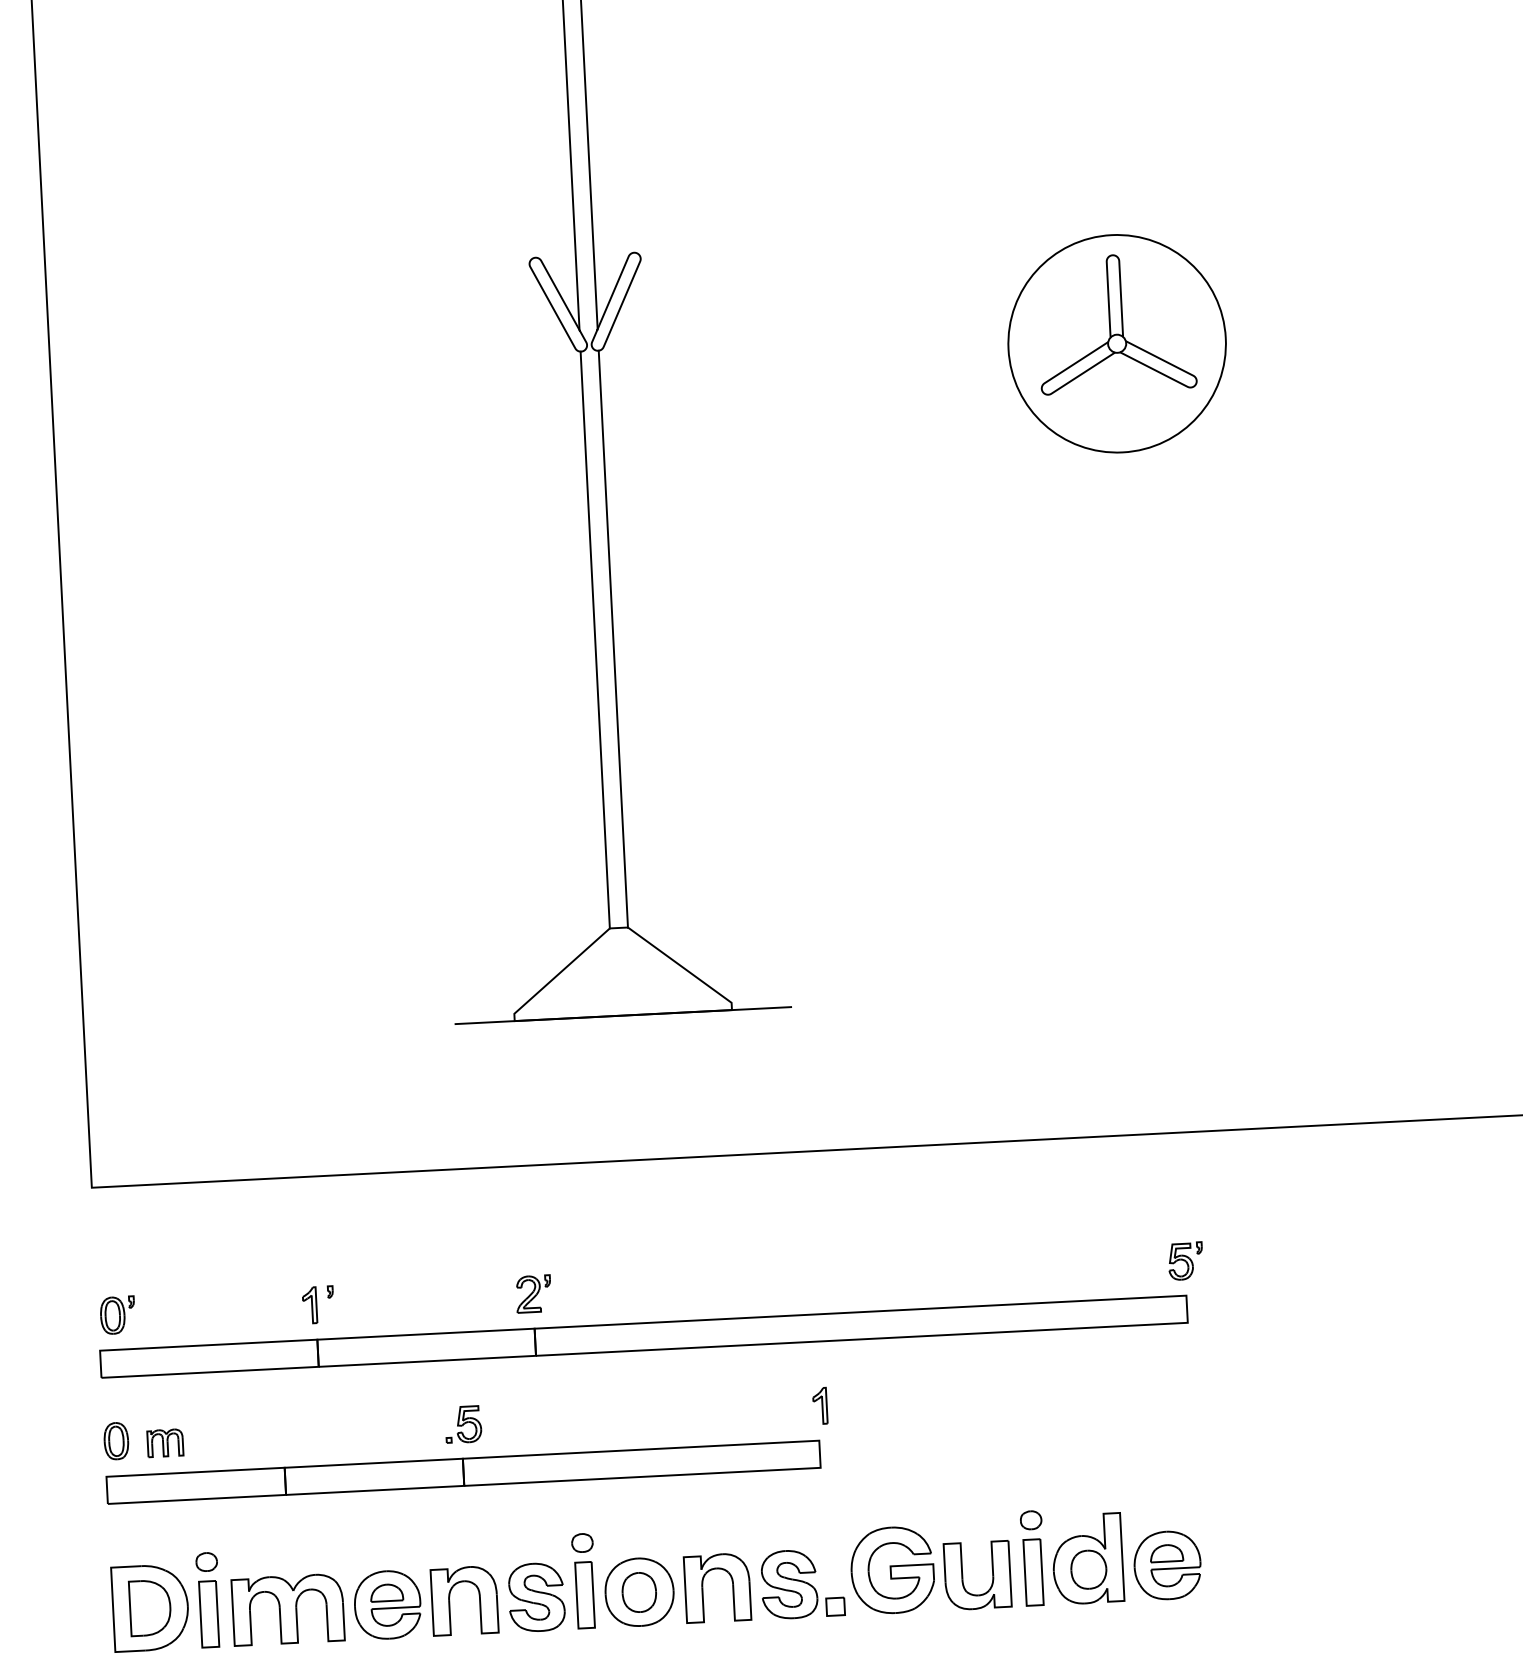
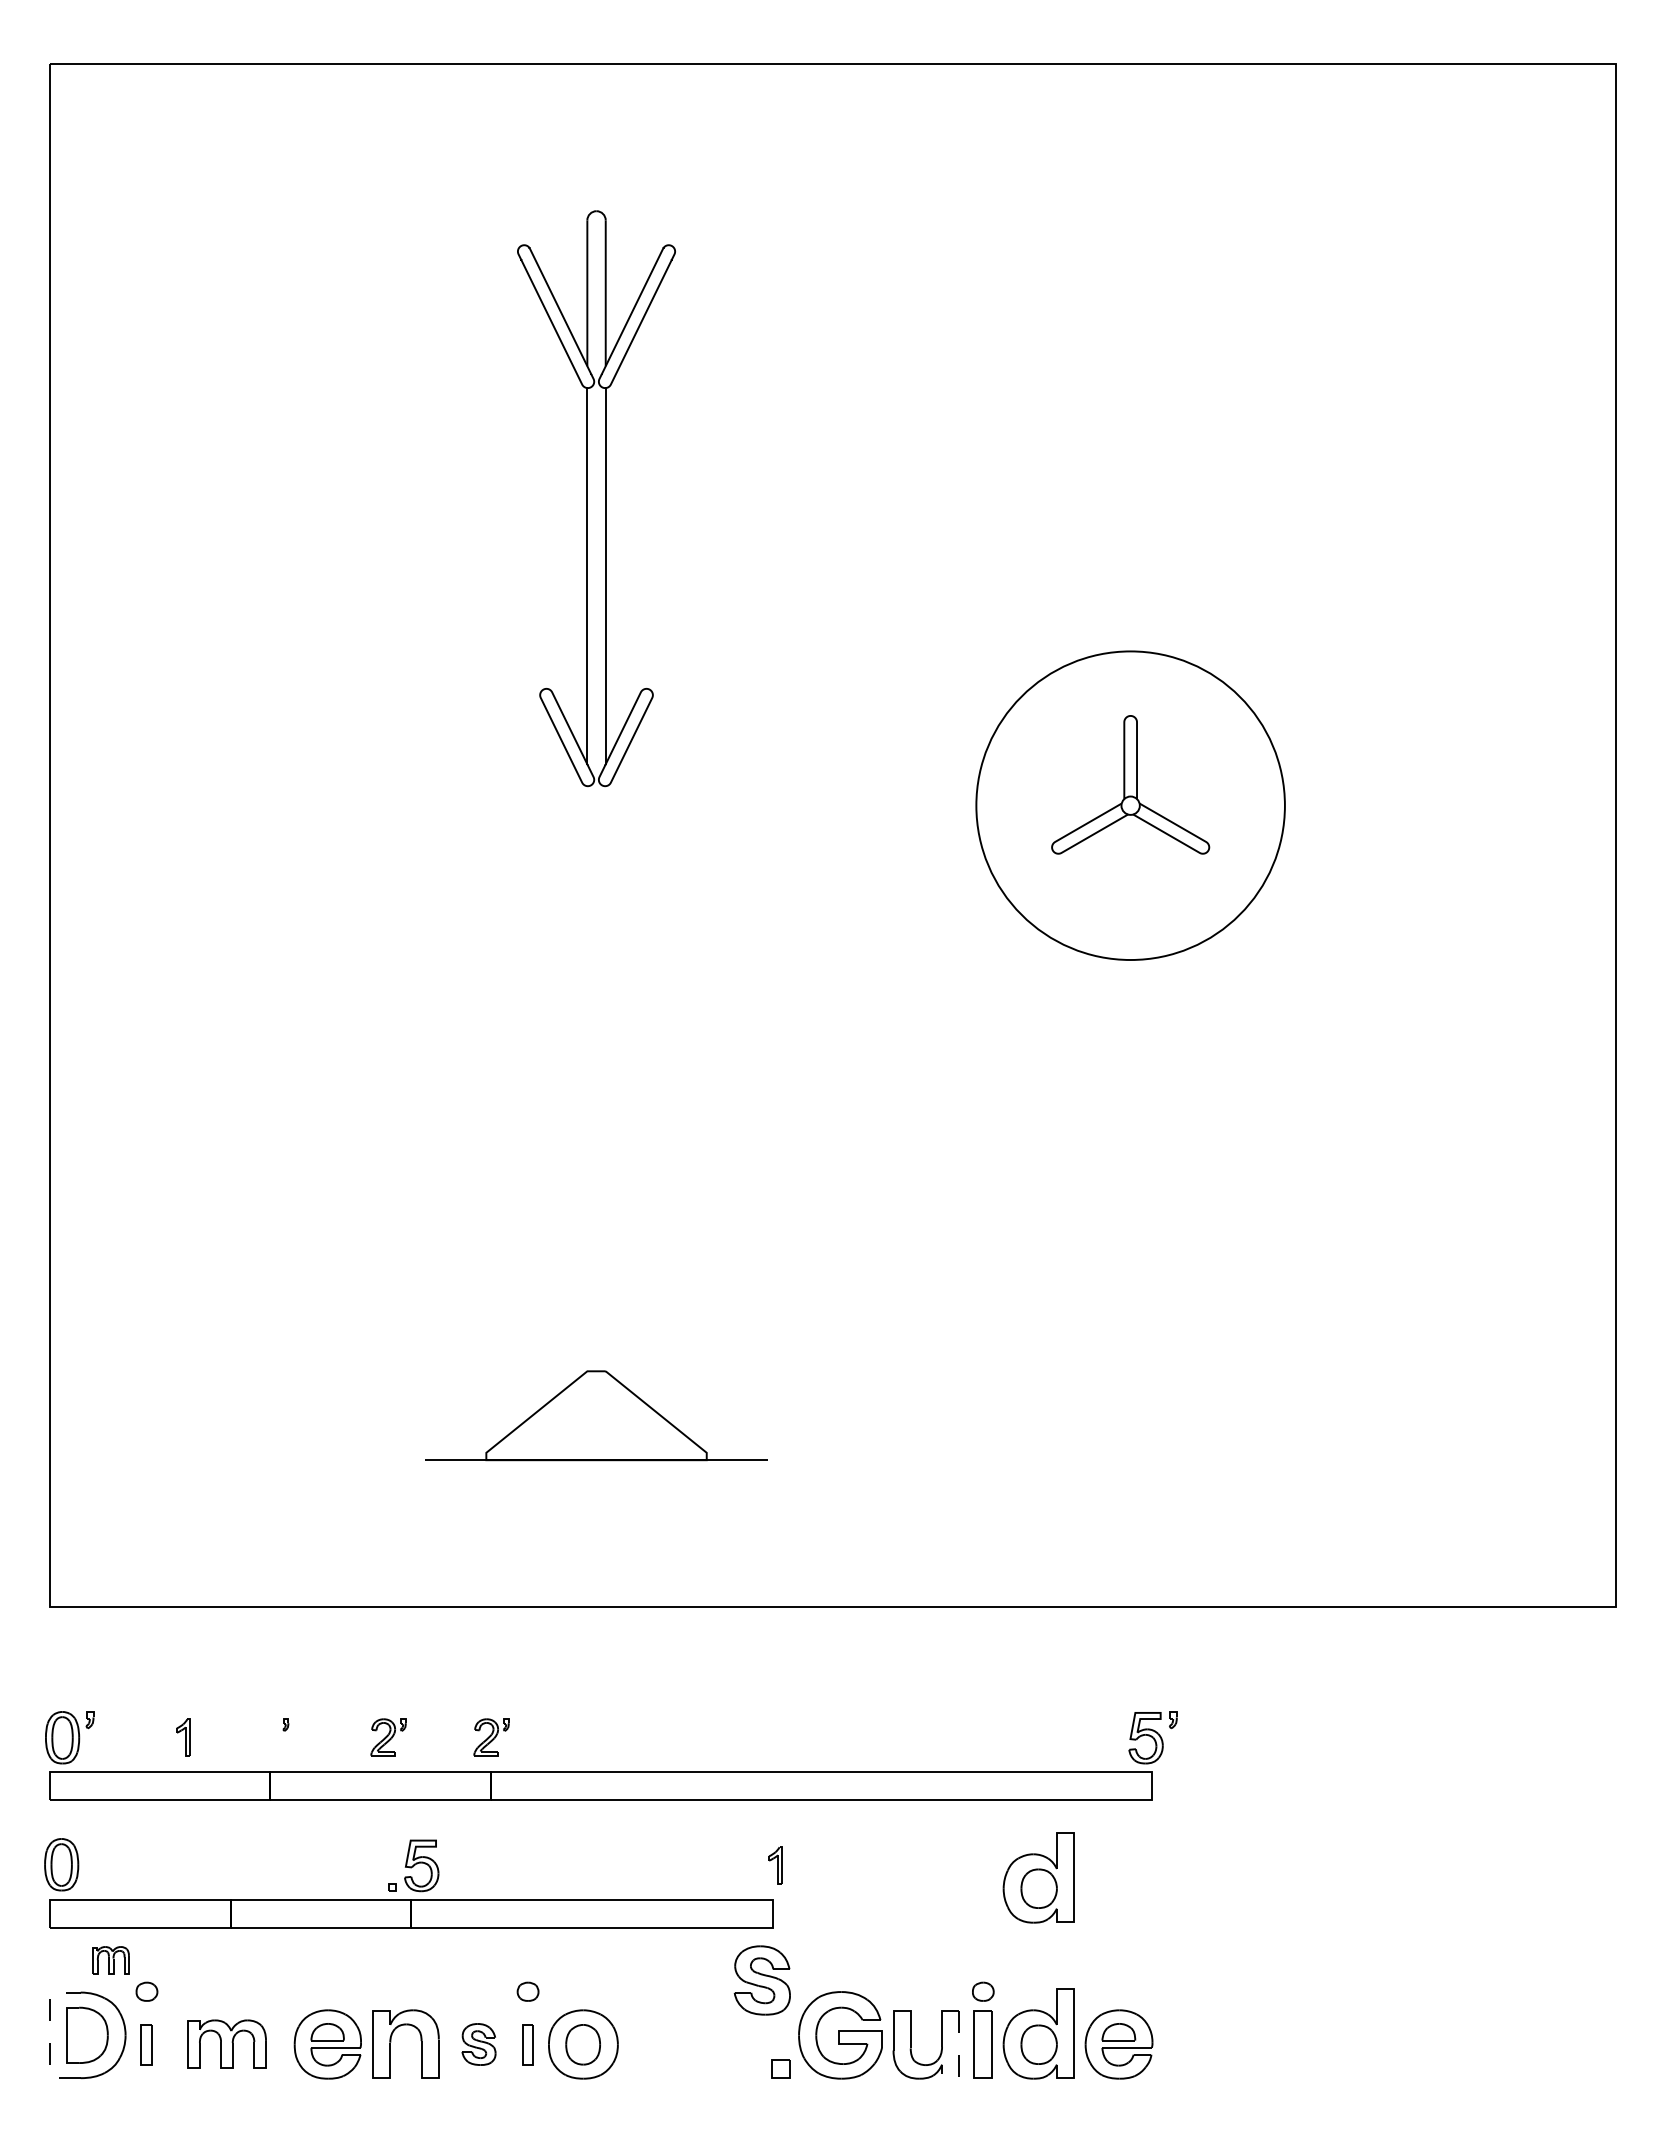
circle: (1116, 343) -> (1130, 805), size x1.4
line: (613, 638) -> (605, 1078), removed
line: (595, 639) -> (587, 1078), removed
part: (1185, 1261) -> (1152, 1737), size x1.4
part: (432, 1299) -> (388, 1737), added
part: (309, 1305) -> (183, 1737), moved
part: (117, 1315) -> (69, 1737), size x1.4
part: (1079, 1404) -> (1038, 1877), added
part: (463, 1424) -> (413, 1865), size x1.4
part: (116, 1440) -> (61, 1864), size x1.4
part: (164, 1443) -> (110, 1960), moved
part: (788, 1584) -> (761, 1980), moved
part: (703, 1585) -> (648, 2040), removed
line: (1011, 1591) -> (959, 2062), solid -> dashed
part: (584, 1595) -> (527, 2044), size x0.6
part: (536, 1597) -> (478, 2044), size x0.6
part: (287, 1609) -> (226, 2043), size x0.7
line: (112, 1610) -> (49, 2035), solid -> dashed
part: (208, 1614) -> (146, 2044), size x0.6

